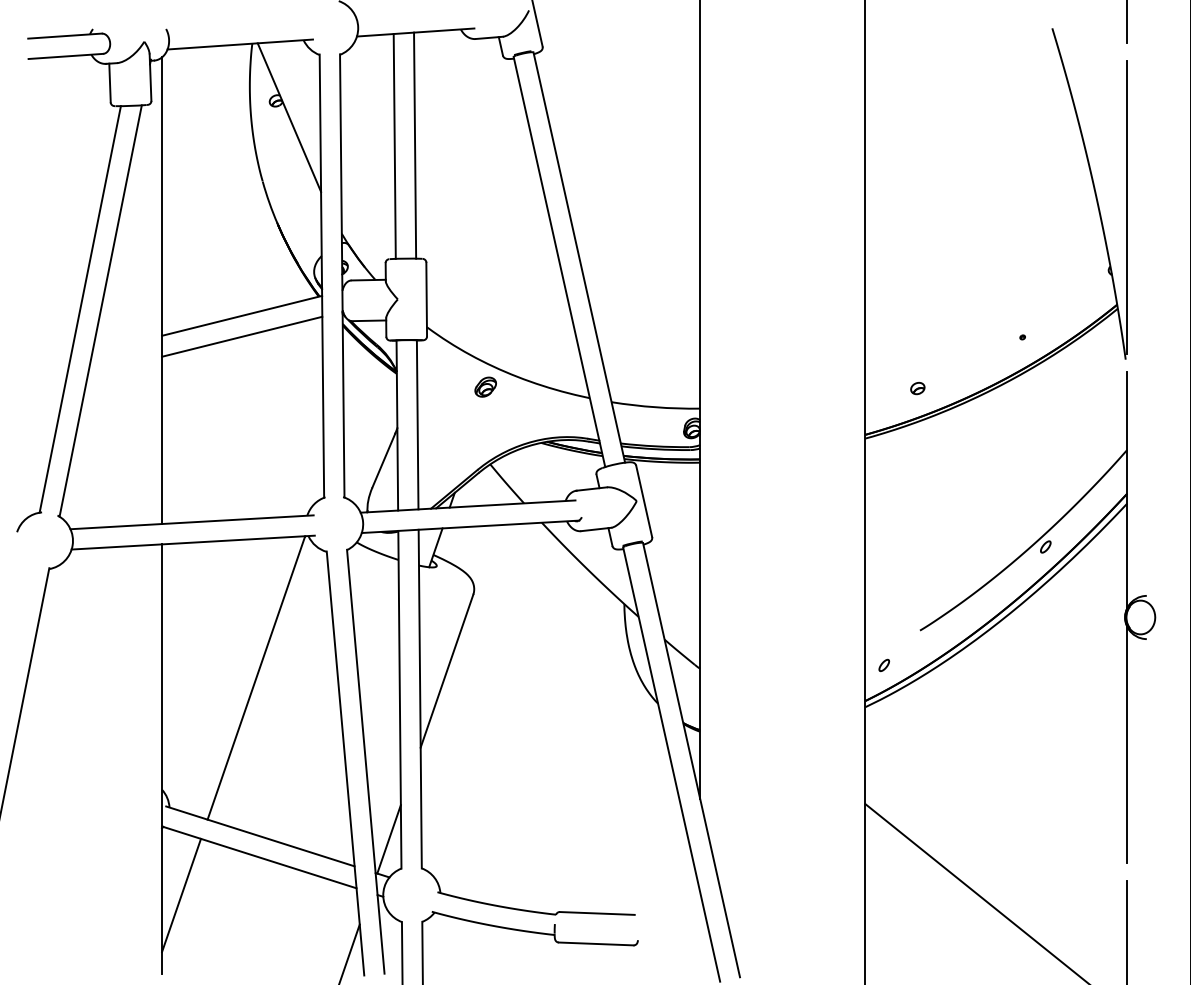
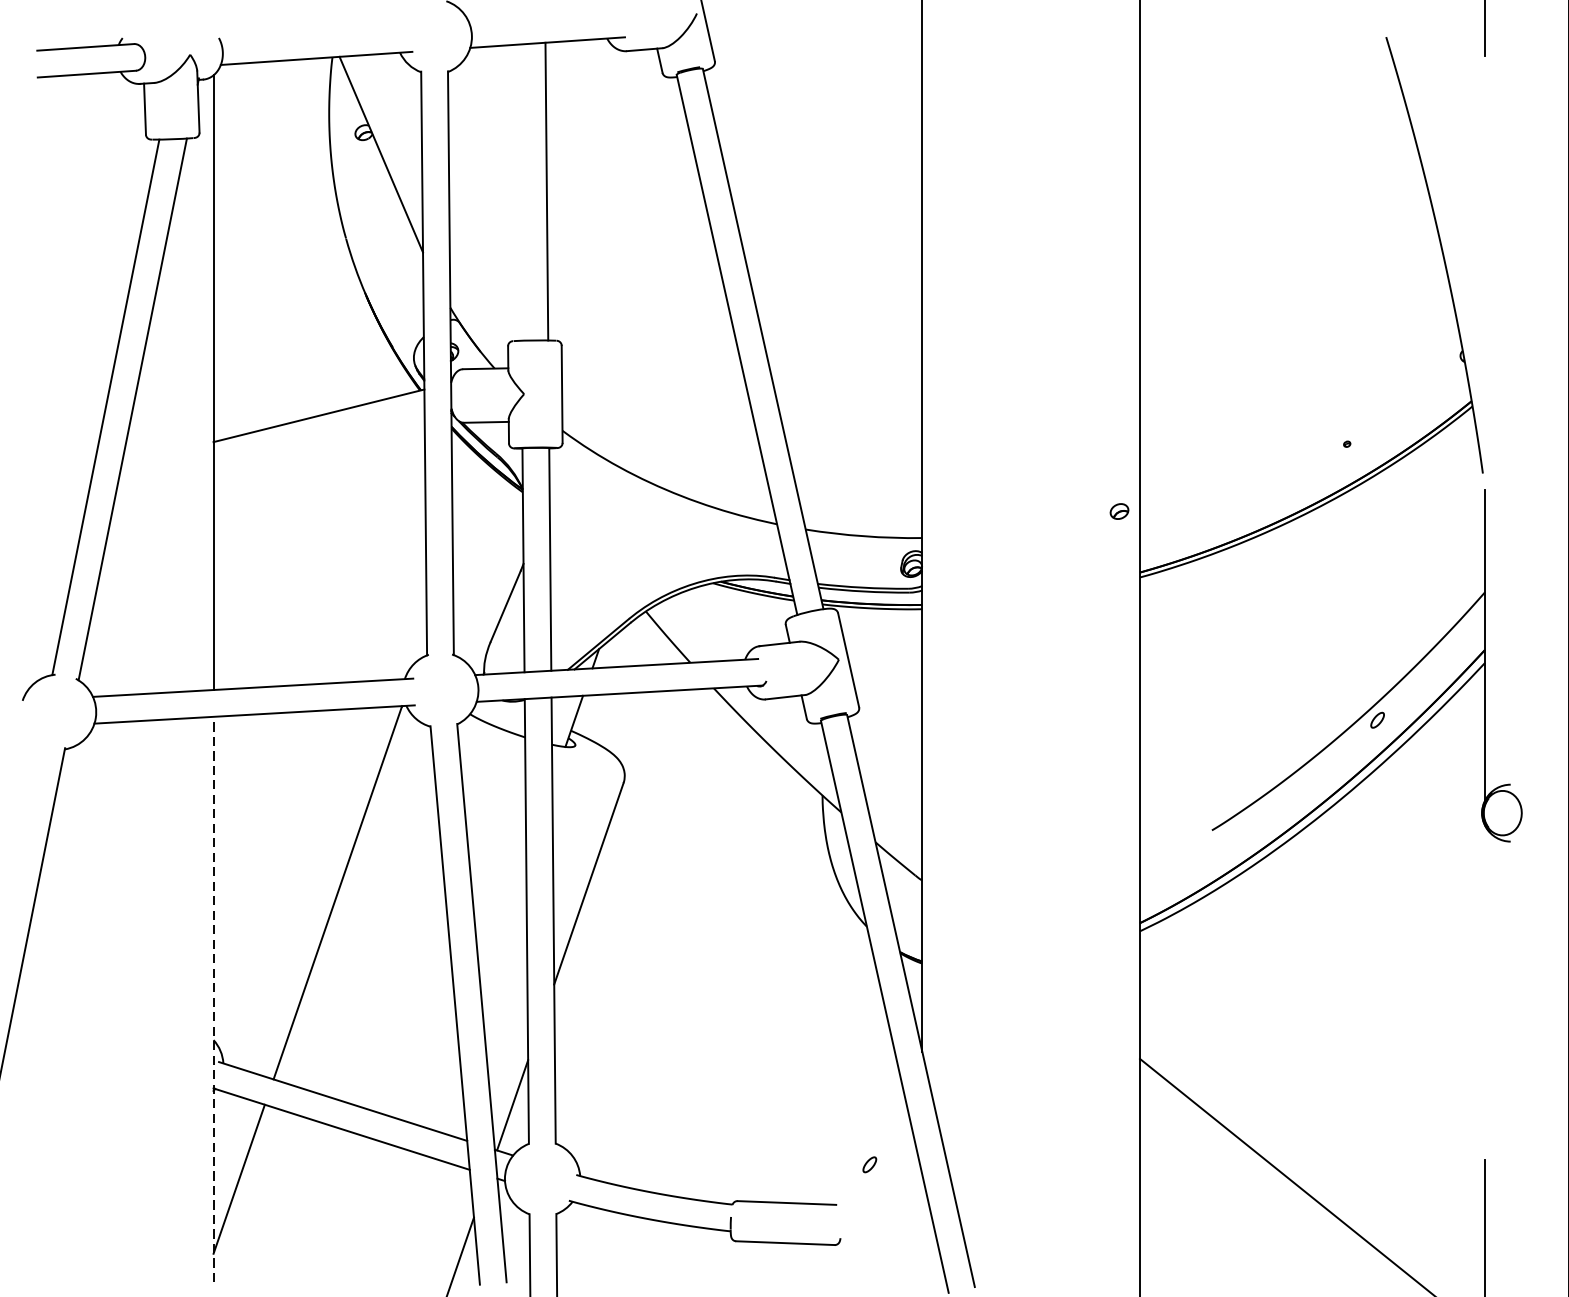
line: (394, 146) -> (519, 192), removed
line: (1127, 207) -> (1485, 273), removed
line: (242, 336) -> (319, 443), removed
part: (485, 386) -> (639, 508), removed
part: (917, 388) -> (1119, 511), moved
part: (884, 665) -> (870, 1164), moved
line: (1127, 744) -> (1485, 980), removed
line: (162, 758) -> (214, 998), solid -> dashed

